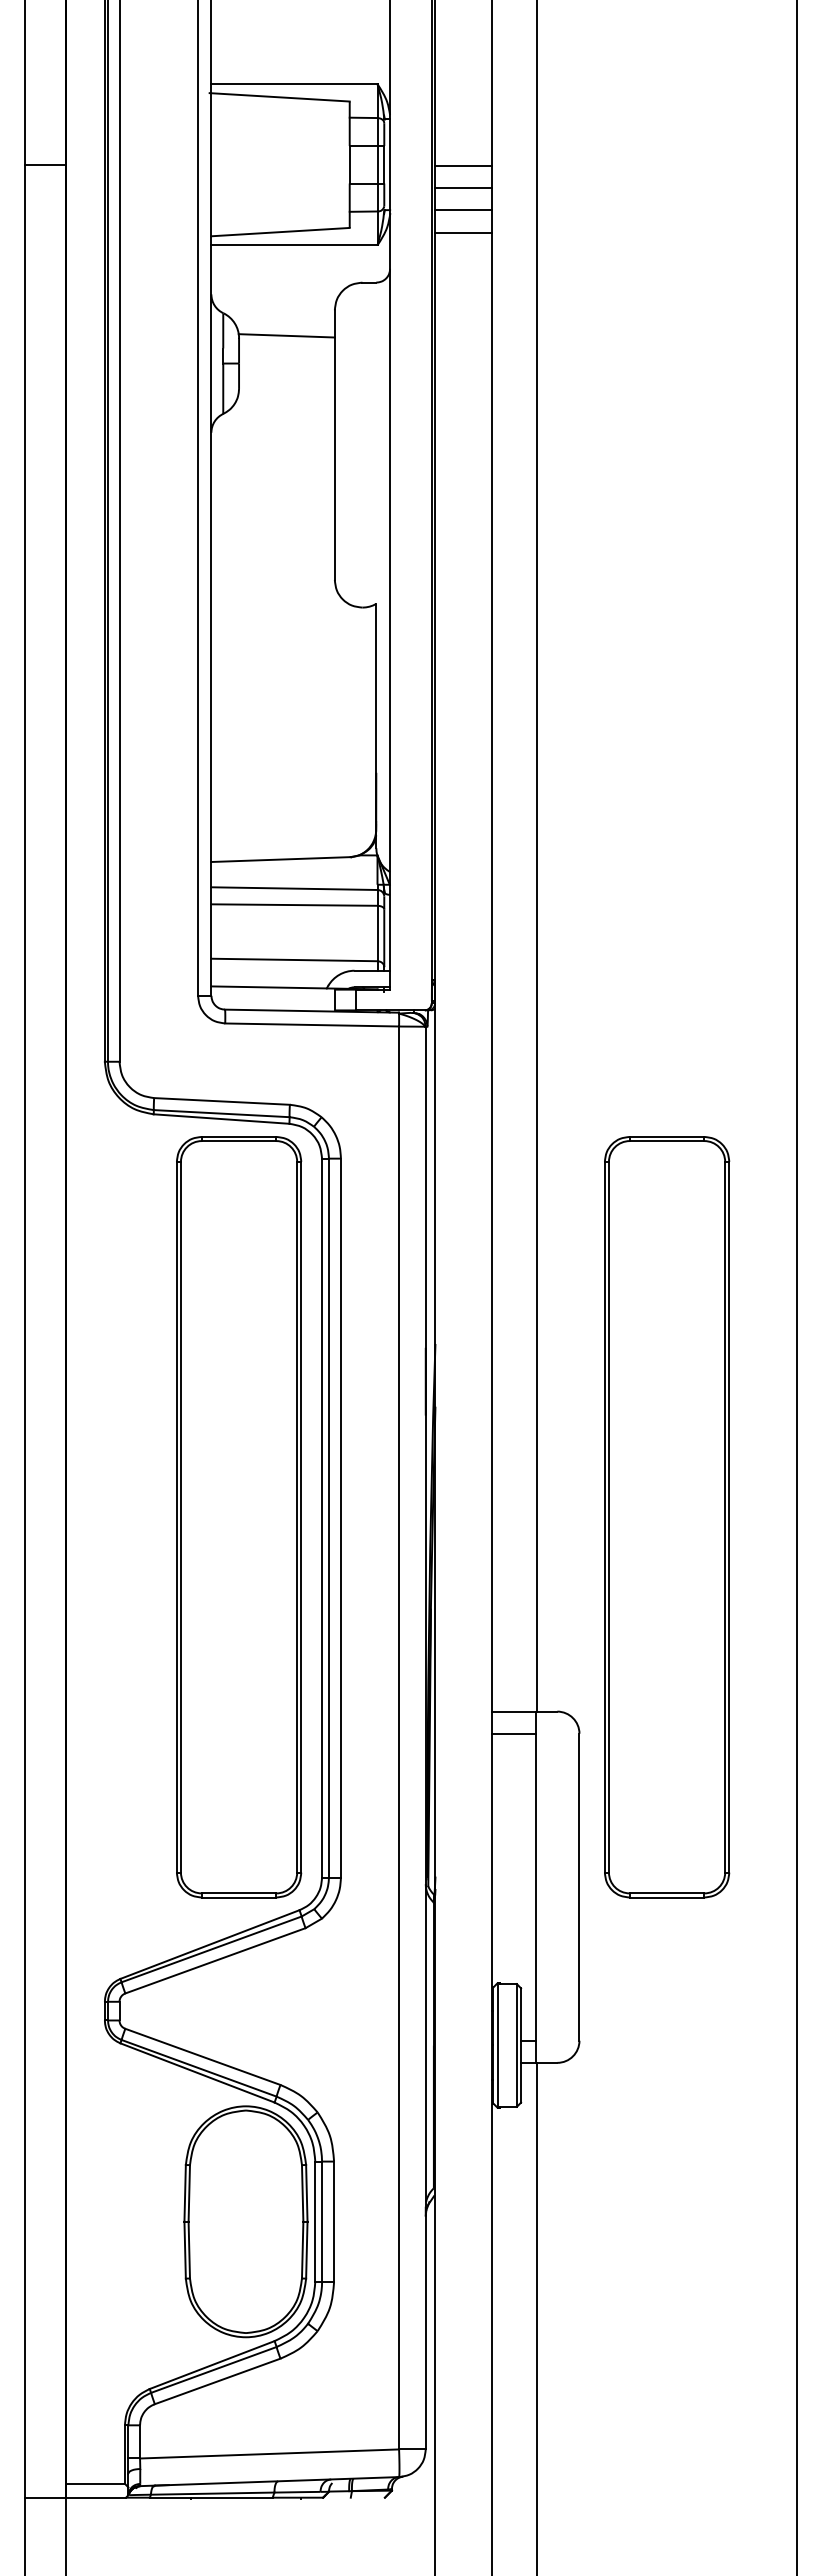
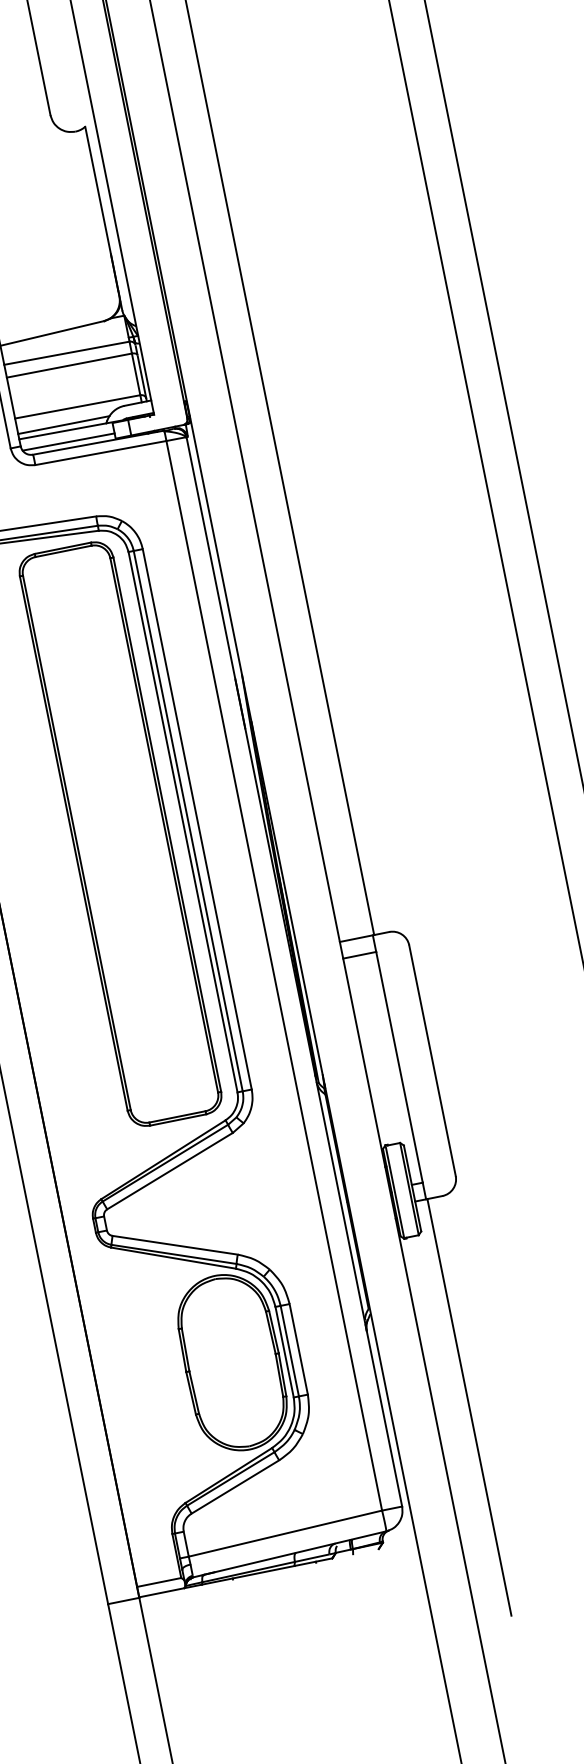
line: (271, 979) -> (63, 425), added
line: (273, 1002) -> (68, 442), added
part: (667, 1517) -> (442, 769), removed

